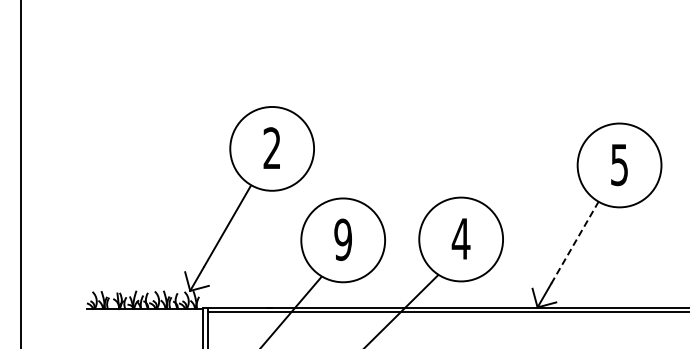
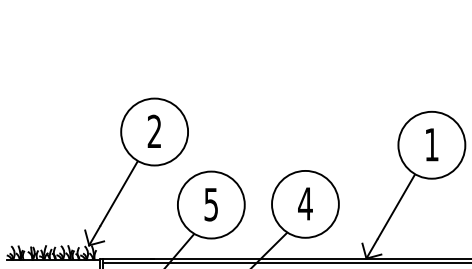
text: (619, 165) -> (431, 145), 5 -> 1
text: (342, 239) -> (210, 204), 9 -> 5
line: (575, 242) -> (396, 206), dashed -> solid

